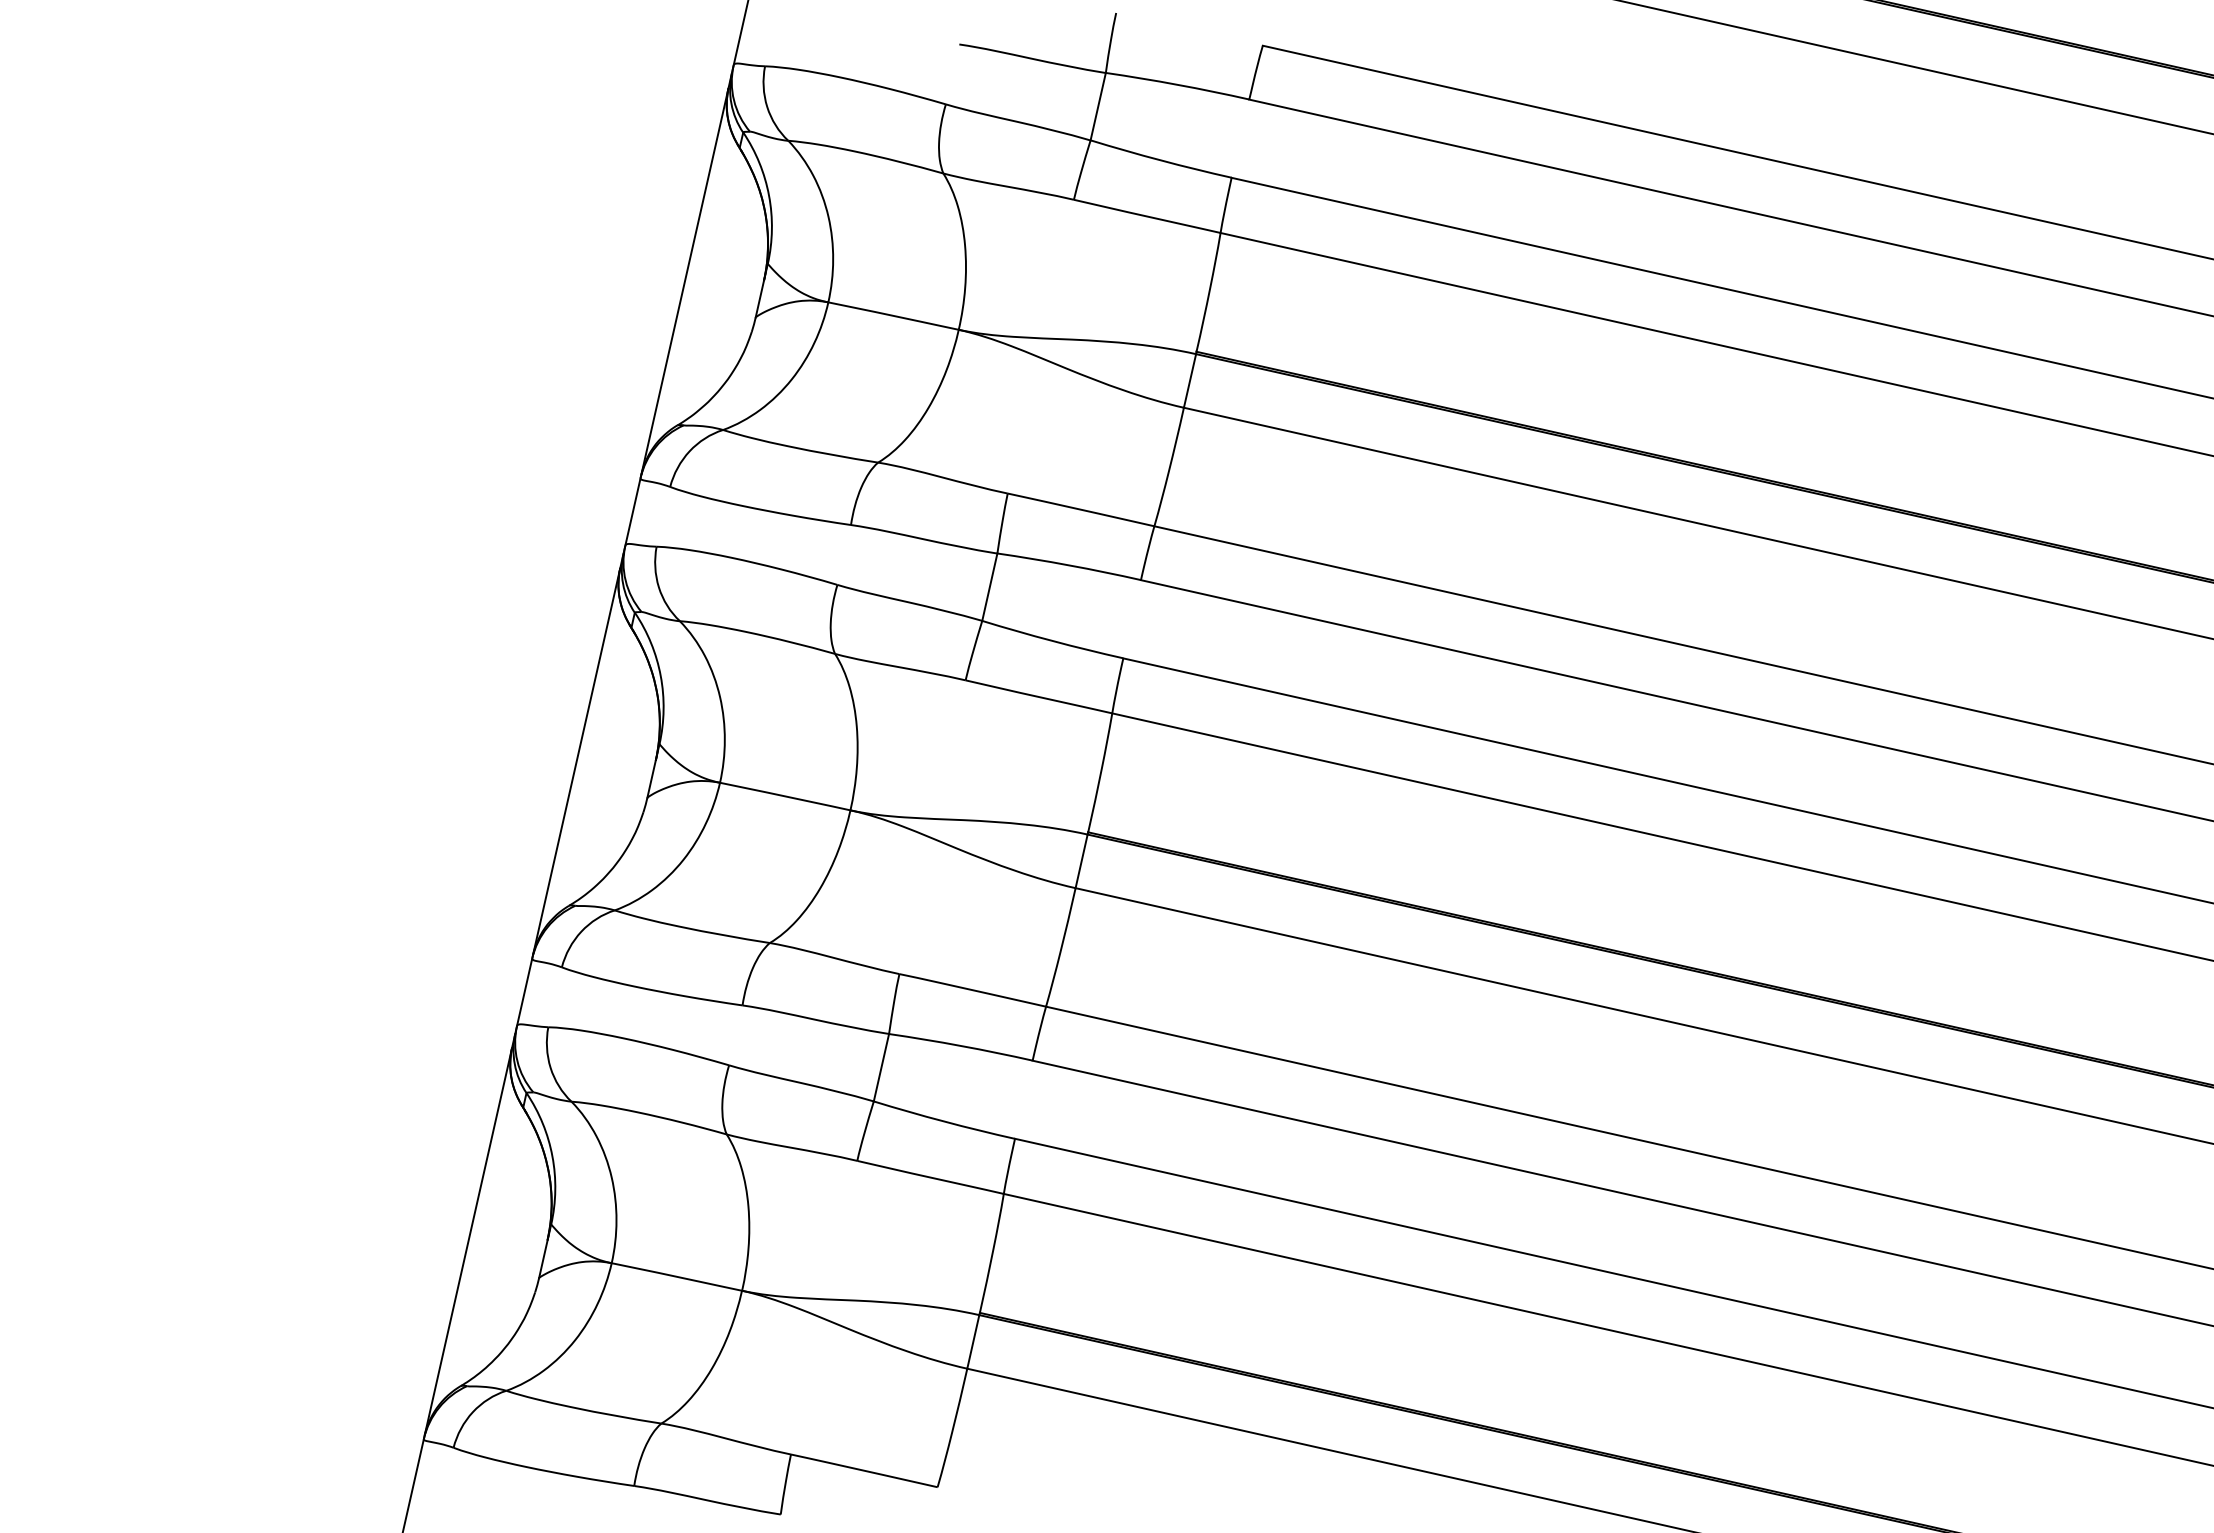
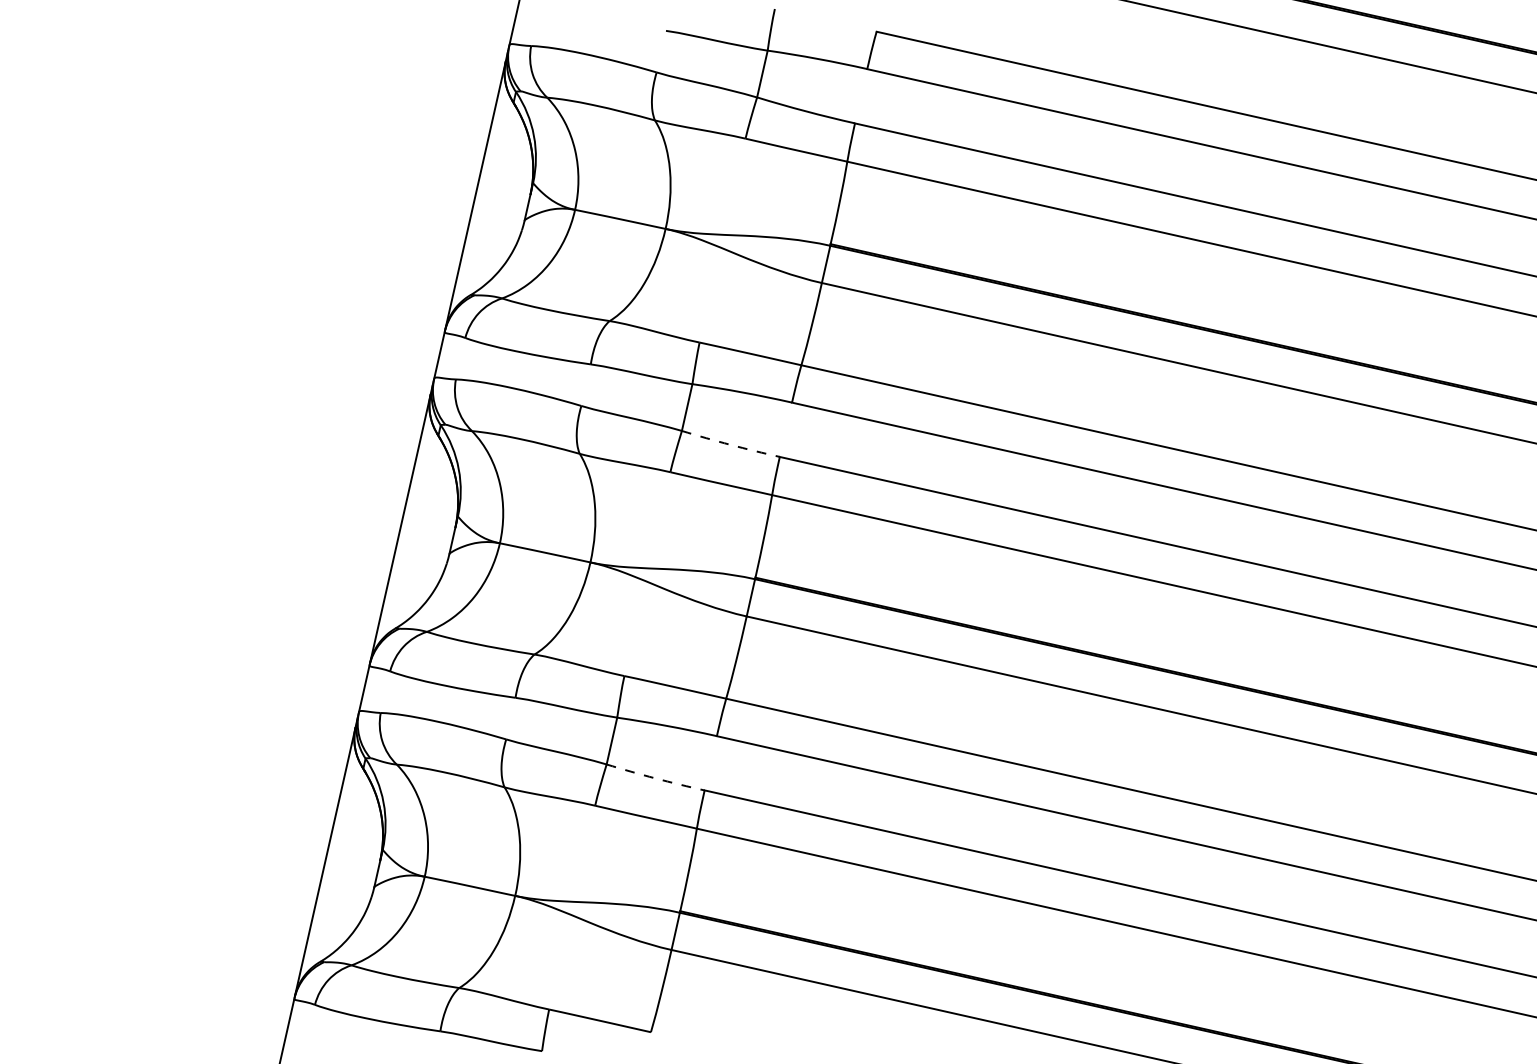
arc: (1052, 640) -> (730, 444), solid -> dashed
arc: (944, 1121) -> (655, 778), solid -> dashed

